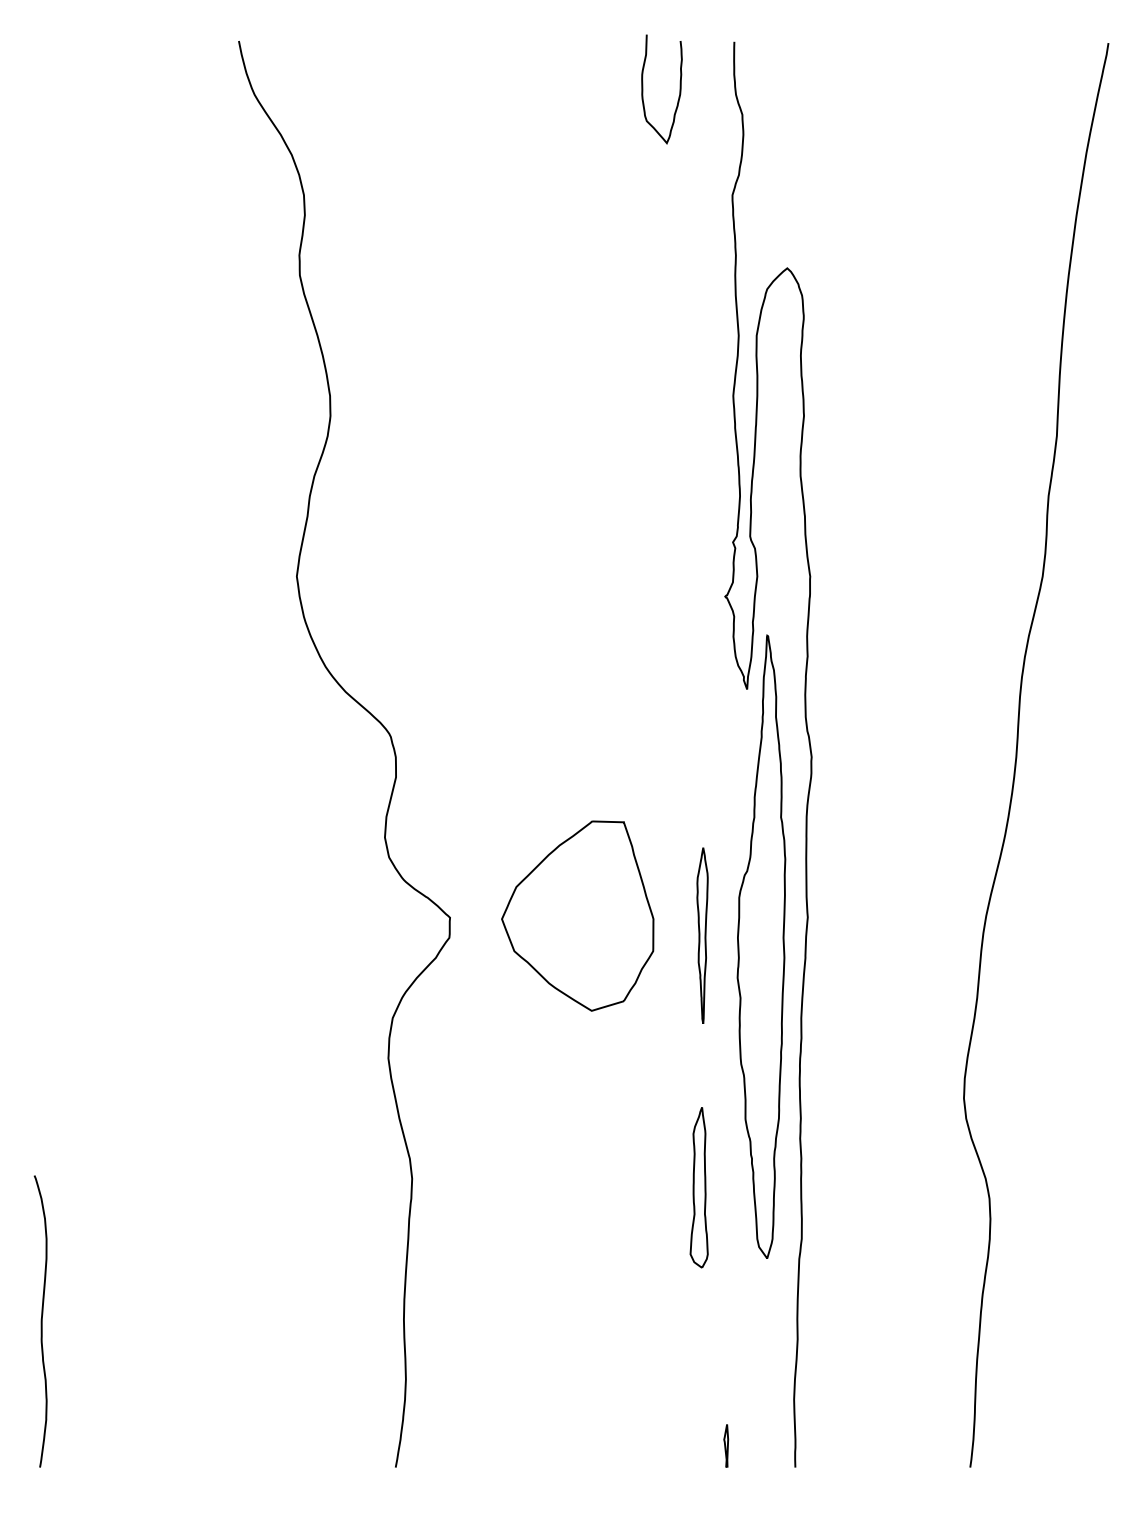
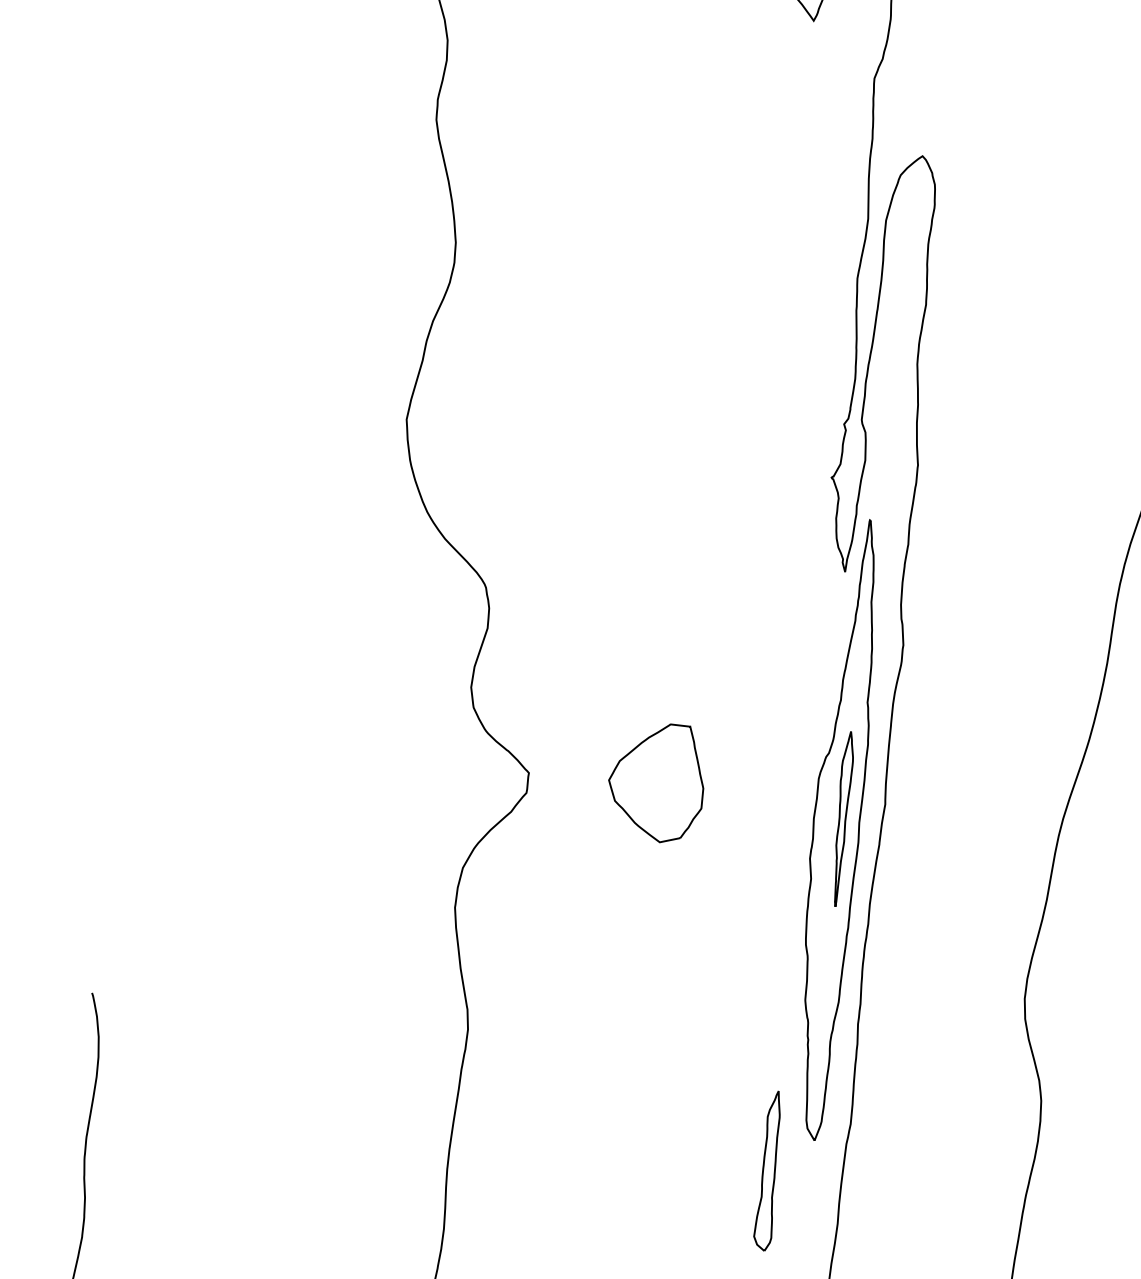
part: (577, 915) -> (656, 782), size x0.62
part: (702, 935) -> (842, 818), moved
part: (698, 1187) -> (767, 1170), moved

